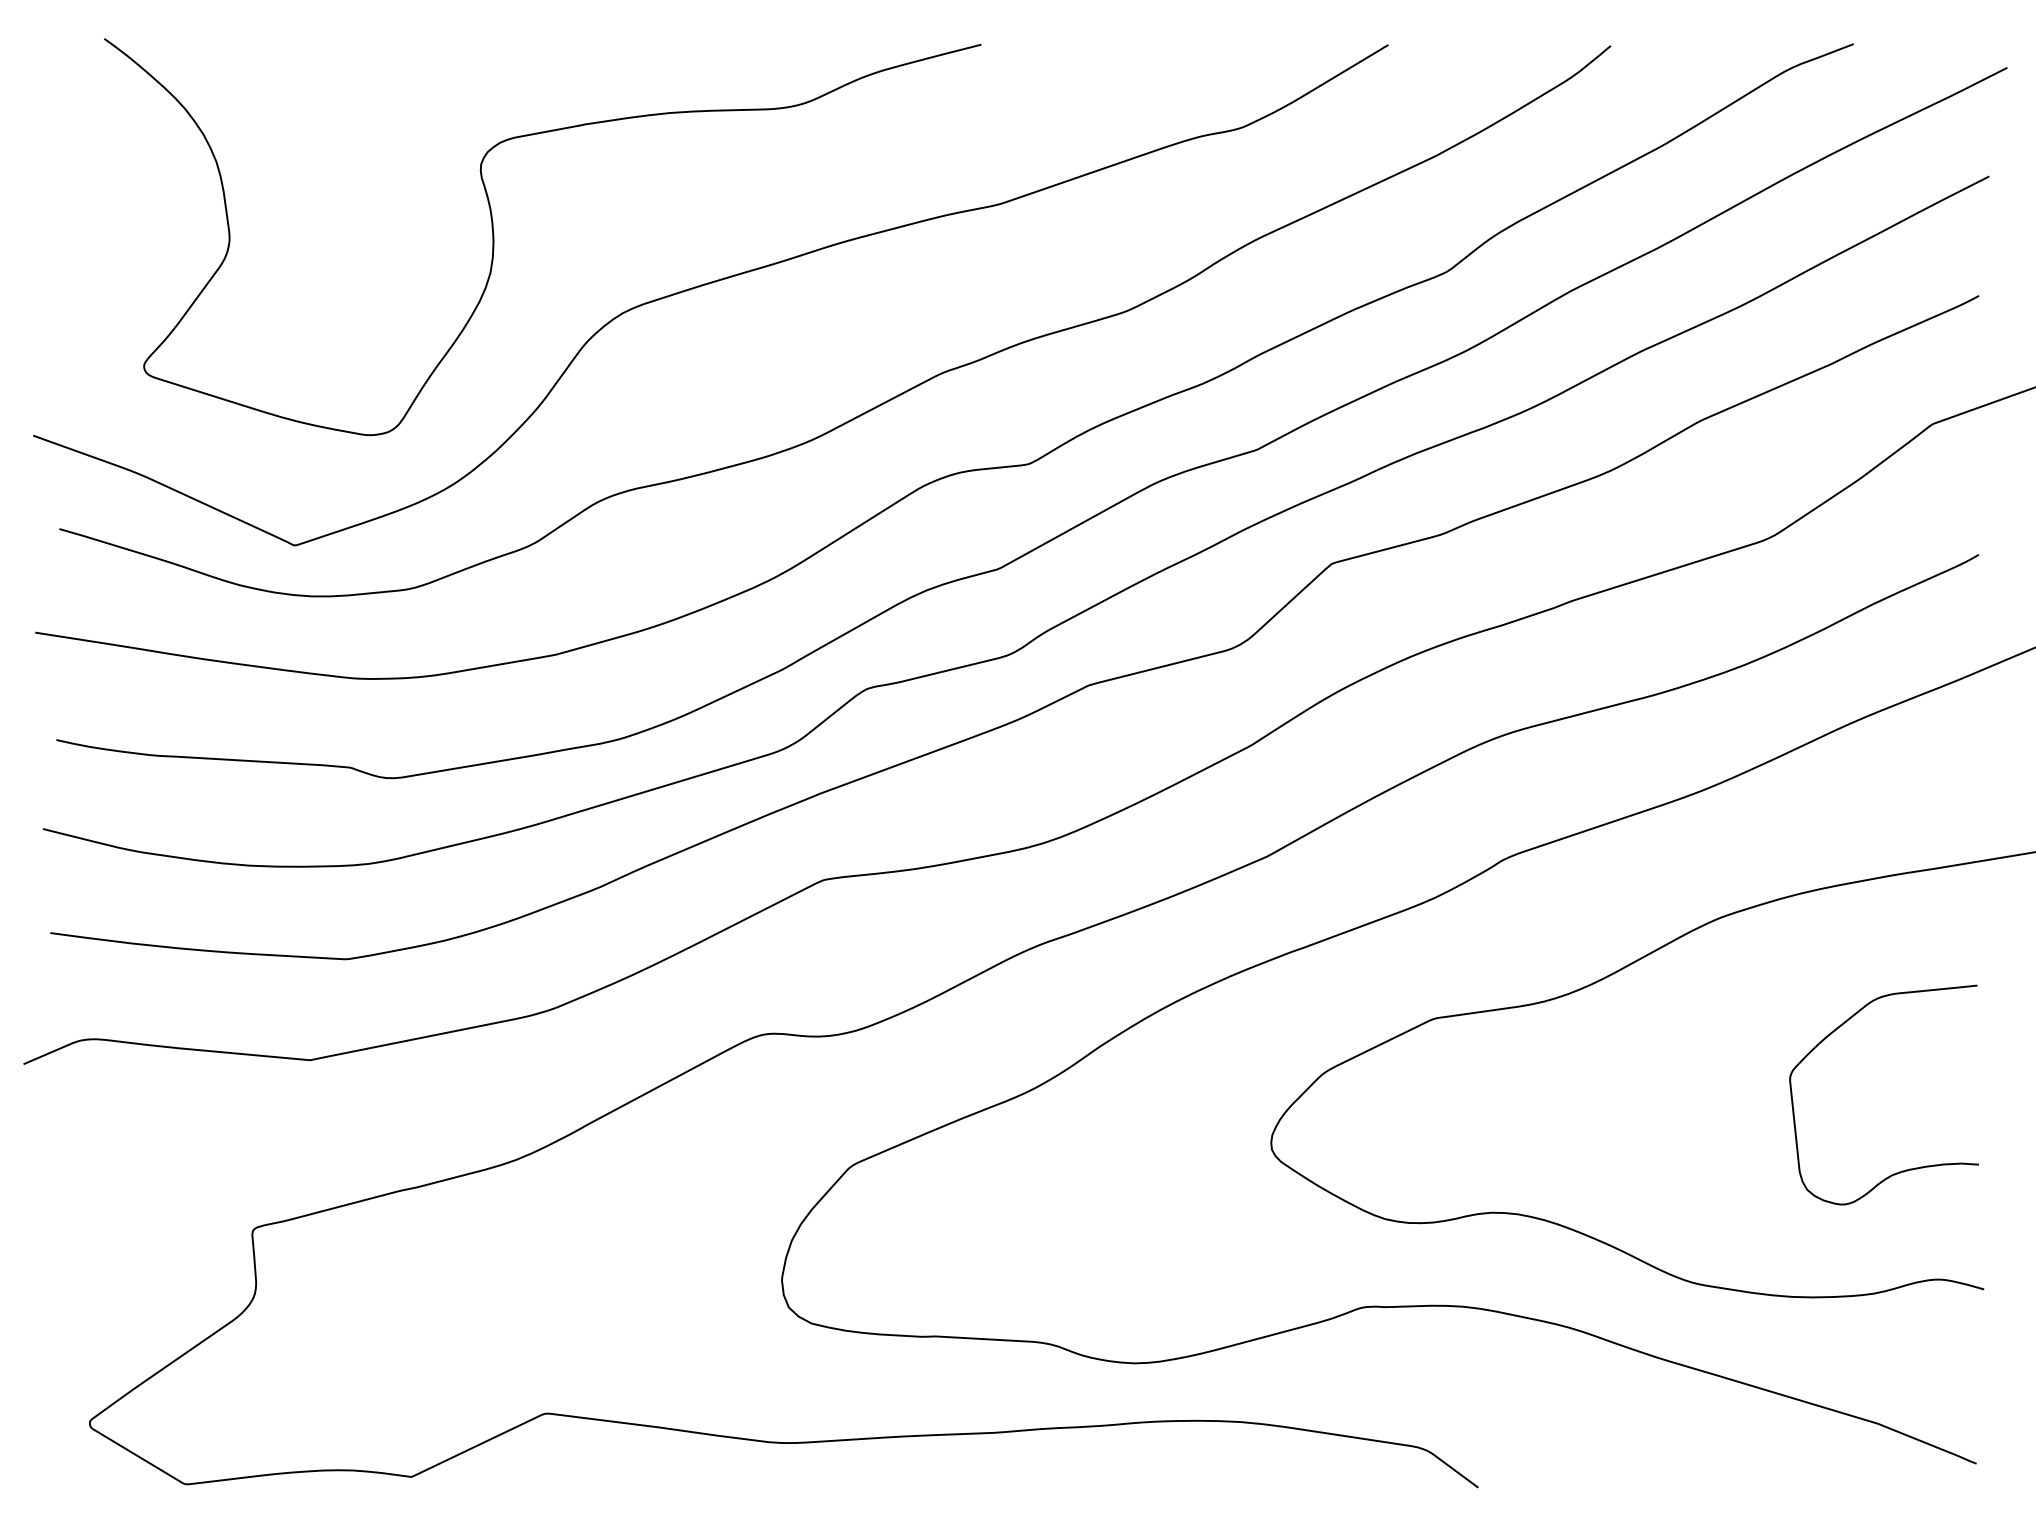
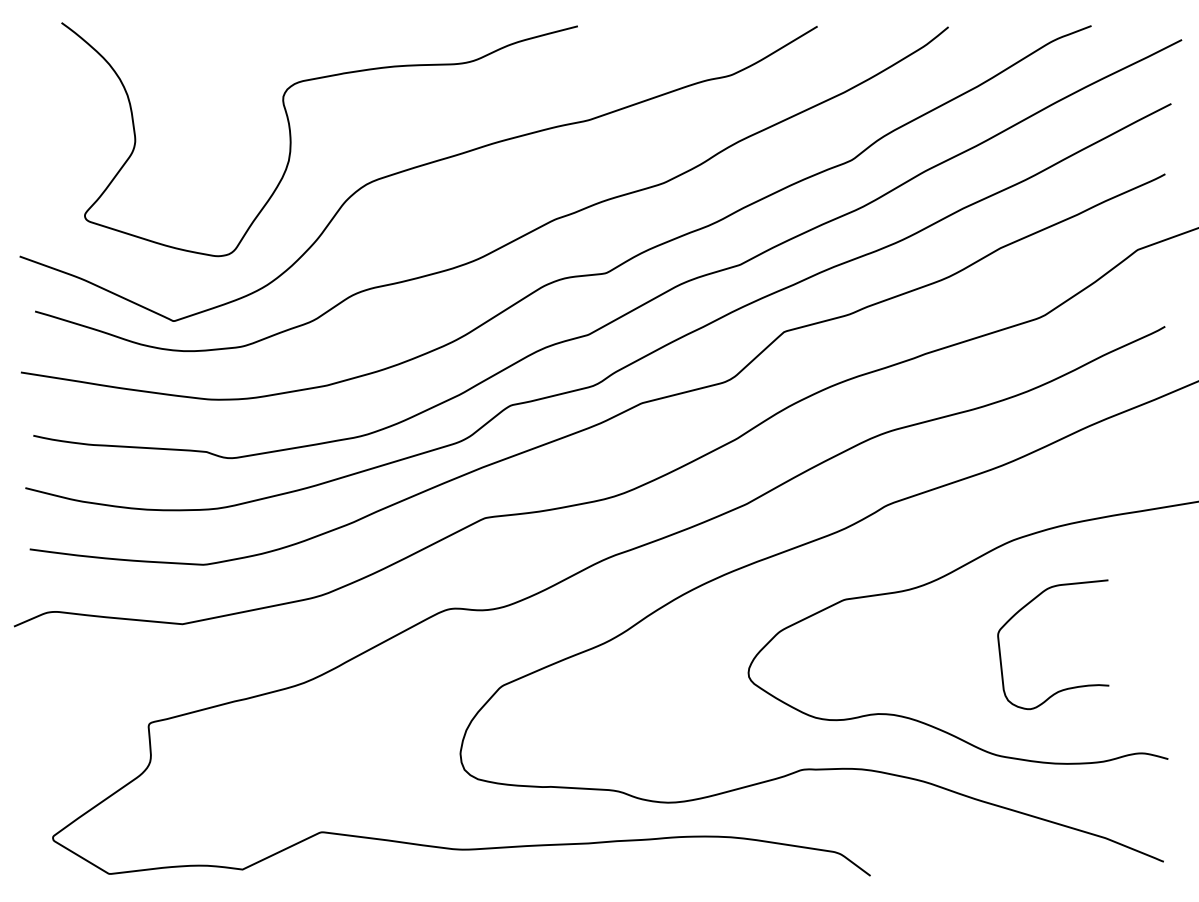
curve: (1902, 1169) -> (1064, 688), moved

